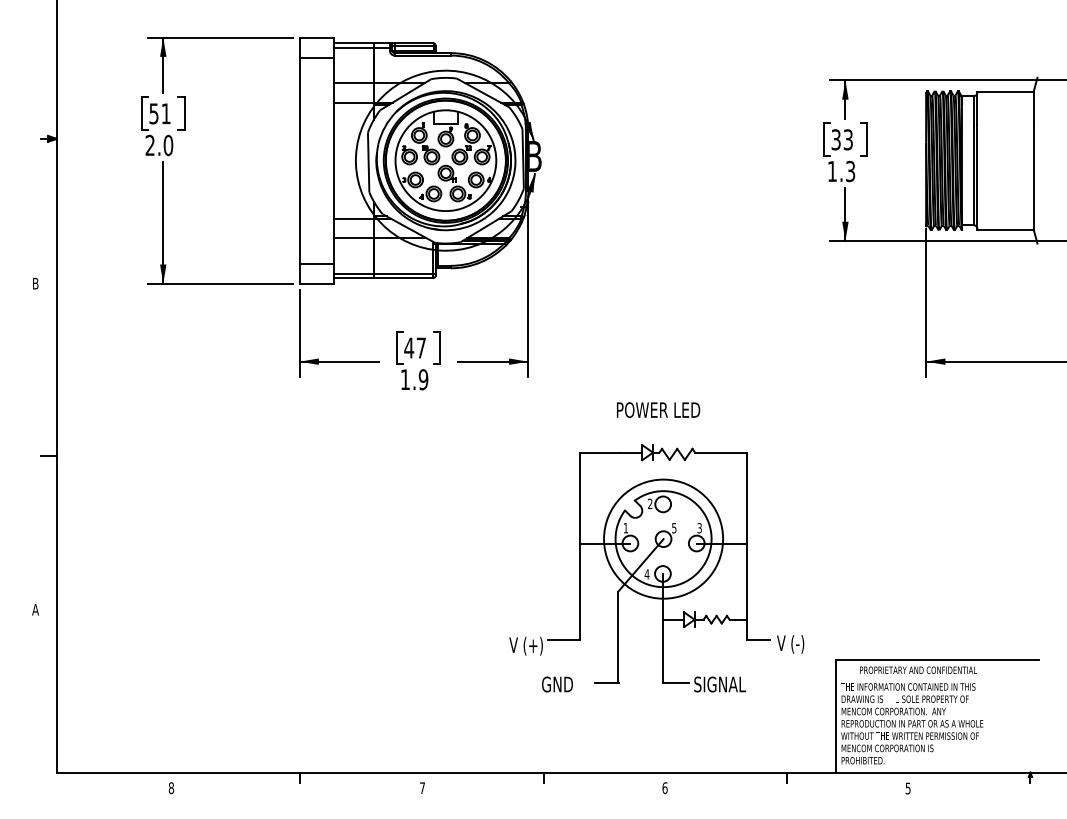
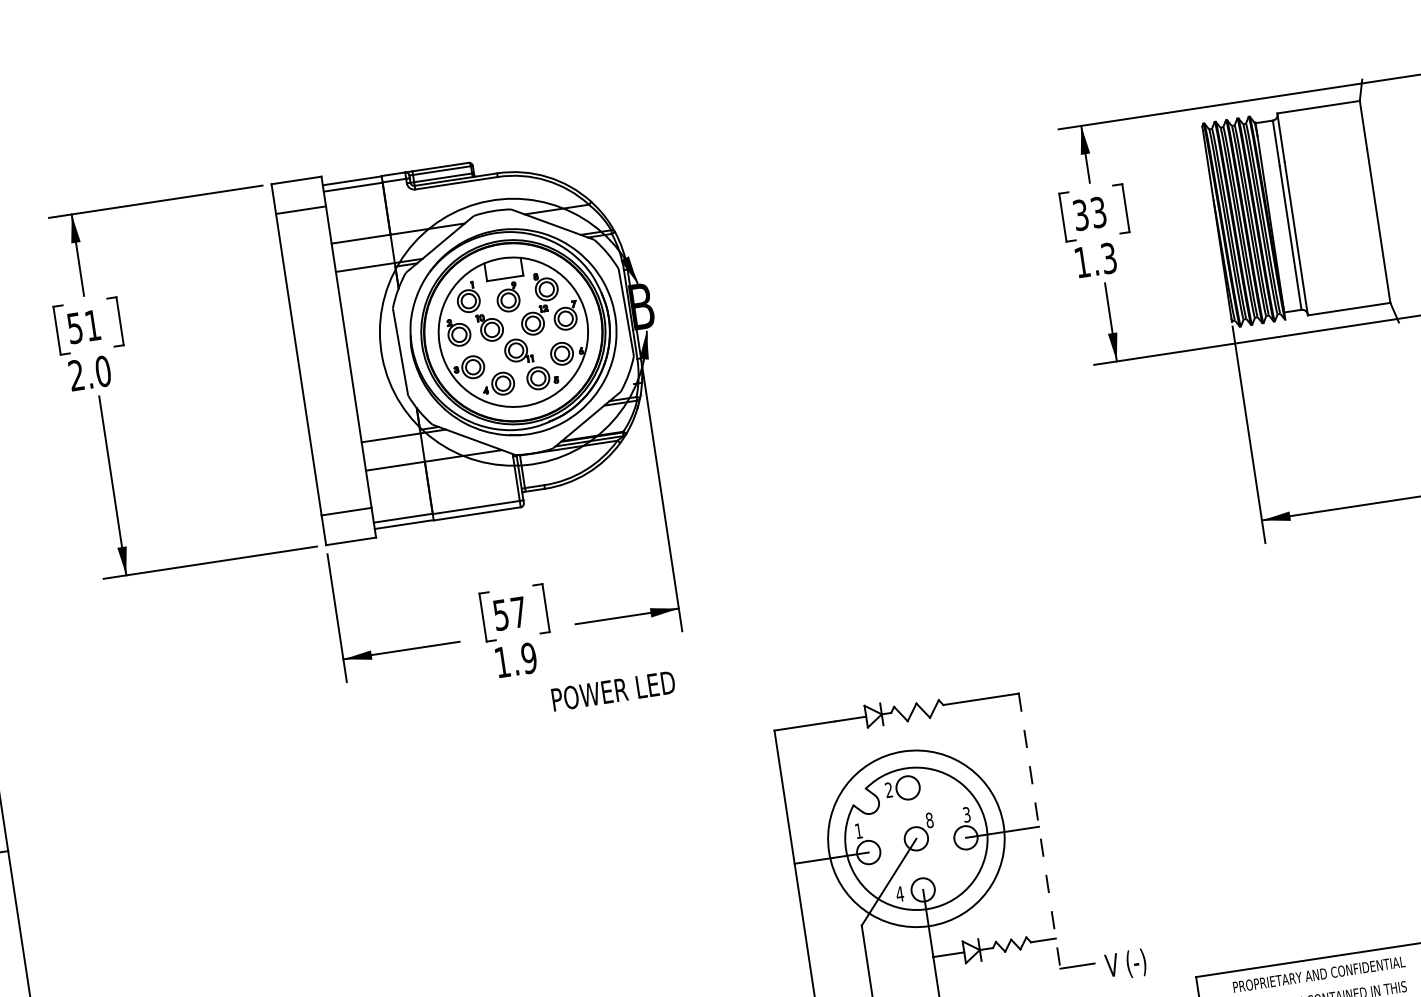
text: (409, 347) -> (501, 614), 47 -> 57
text: (658, 409) -> (613, 690), moved
text: (674, 528) -> (930, 820), 5 -> 8
line: (746, 546) -> (1039, 831), solid -> dashed

